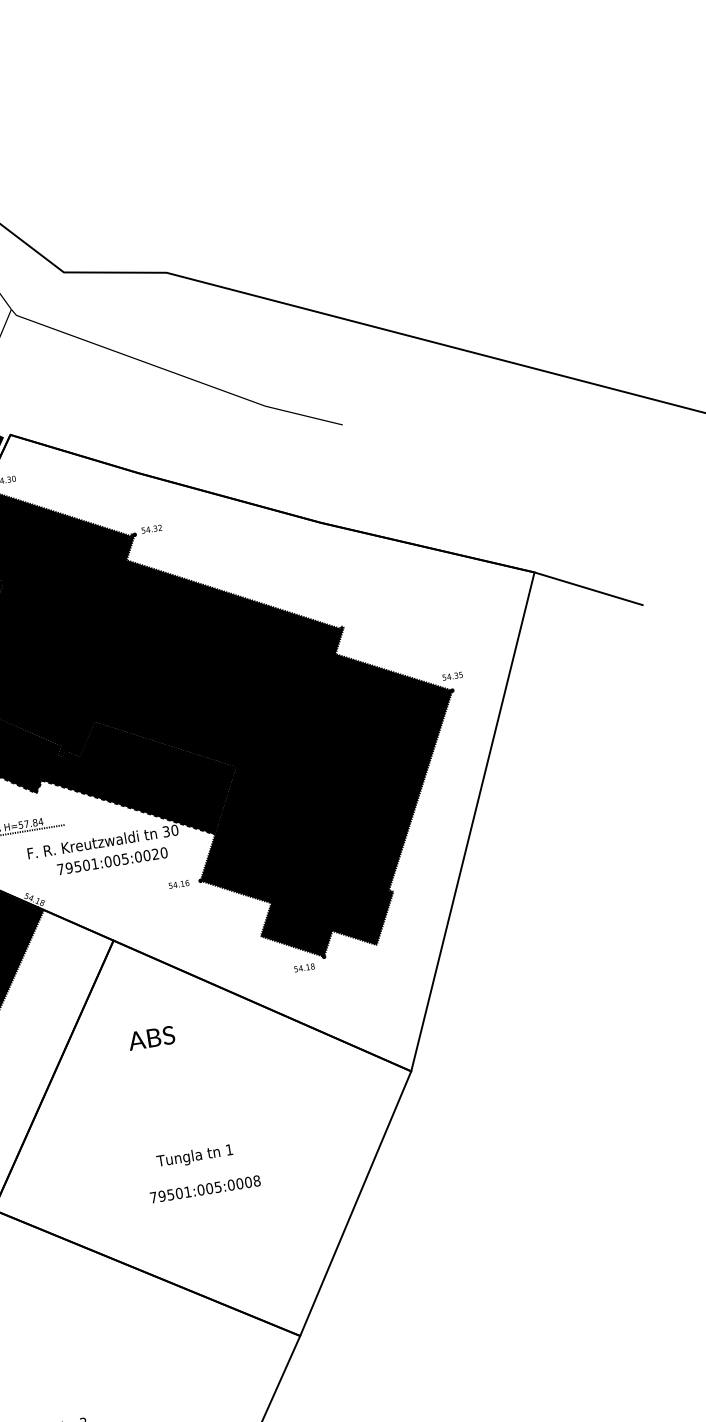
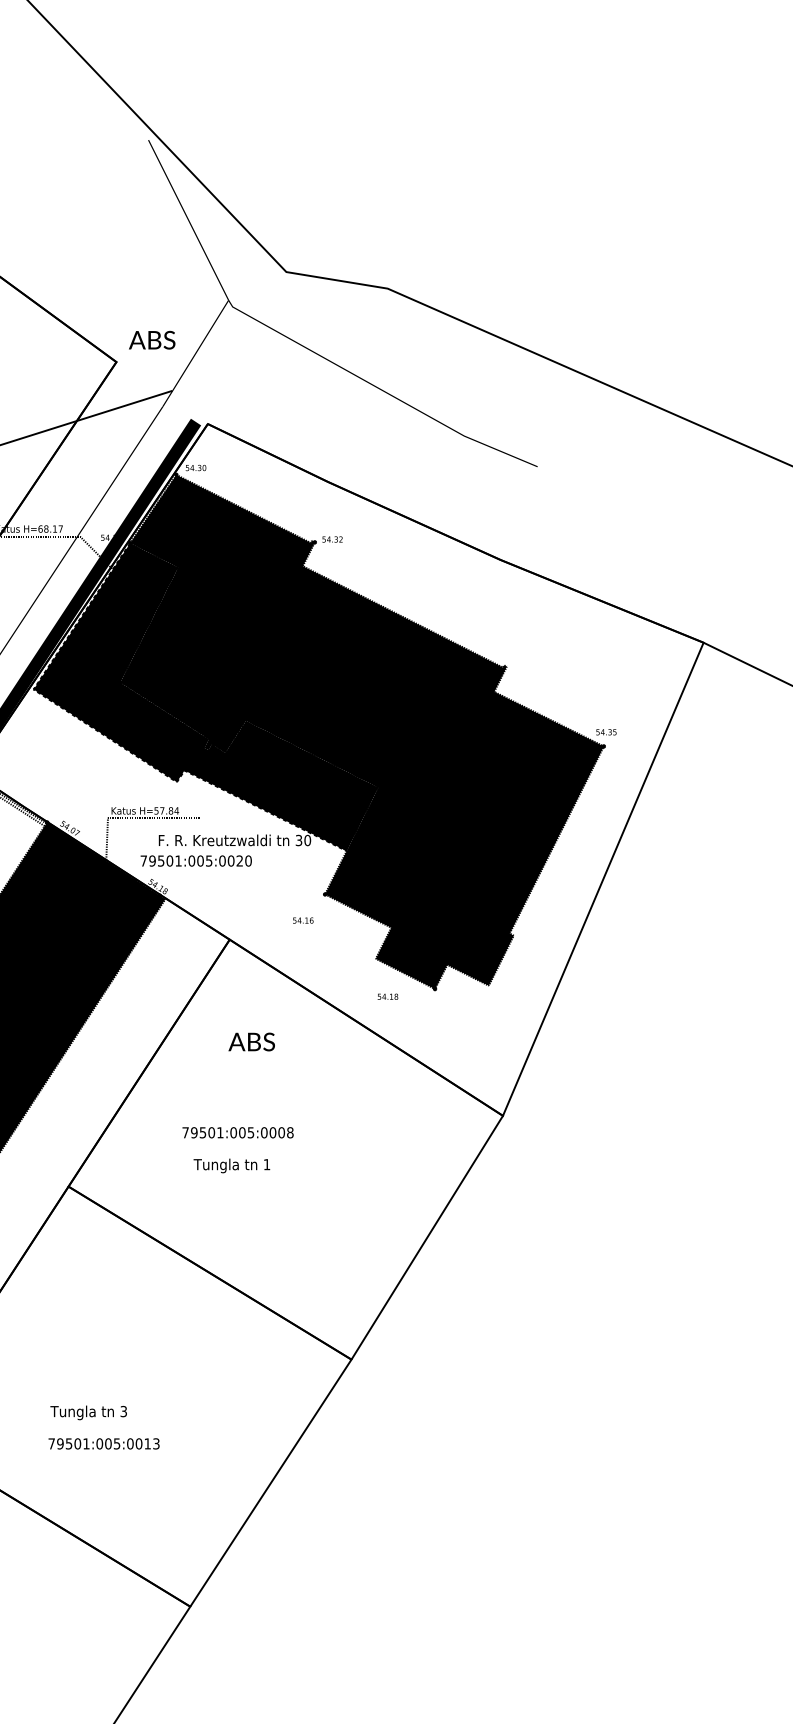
text: (111, 860) -> (195, 860), moved
text: (179, 884) -> (303, 920), moved
text: (304, 967) -> (387, 996), moved
text: (194, 1156) -> (231, 1165), moved
text: (204, 1189) -> (237, 1132), moved

